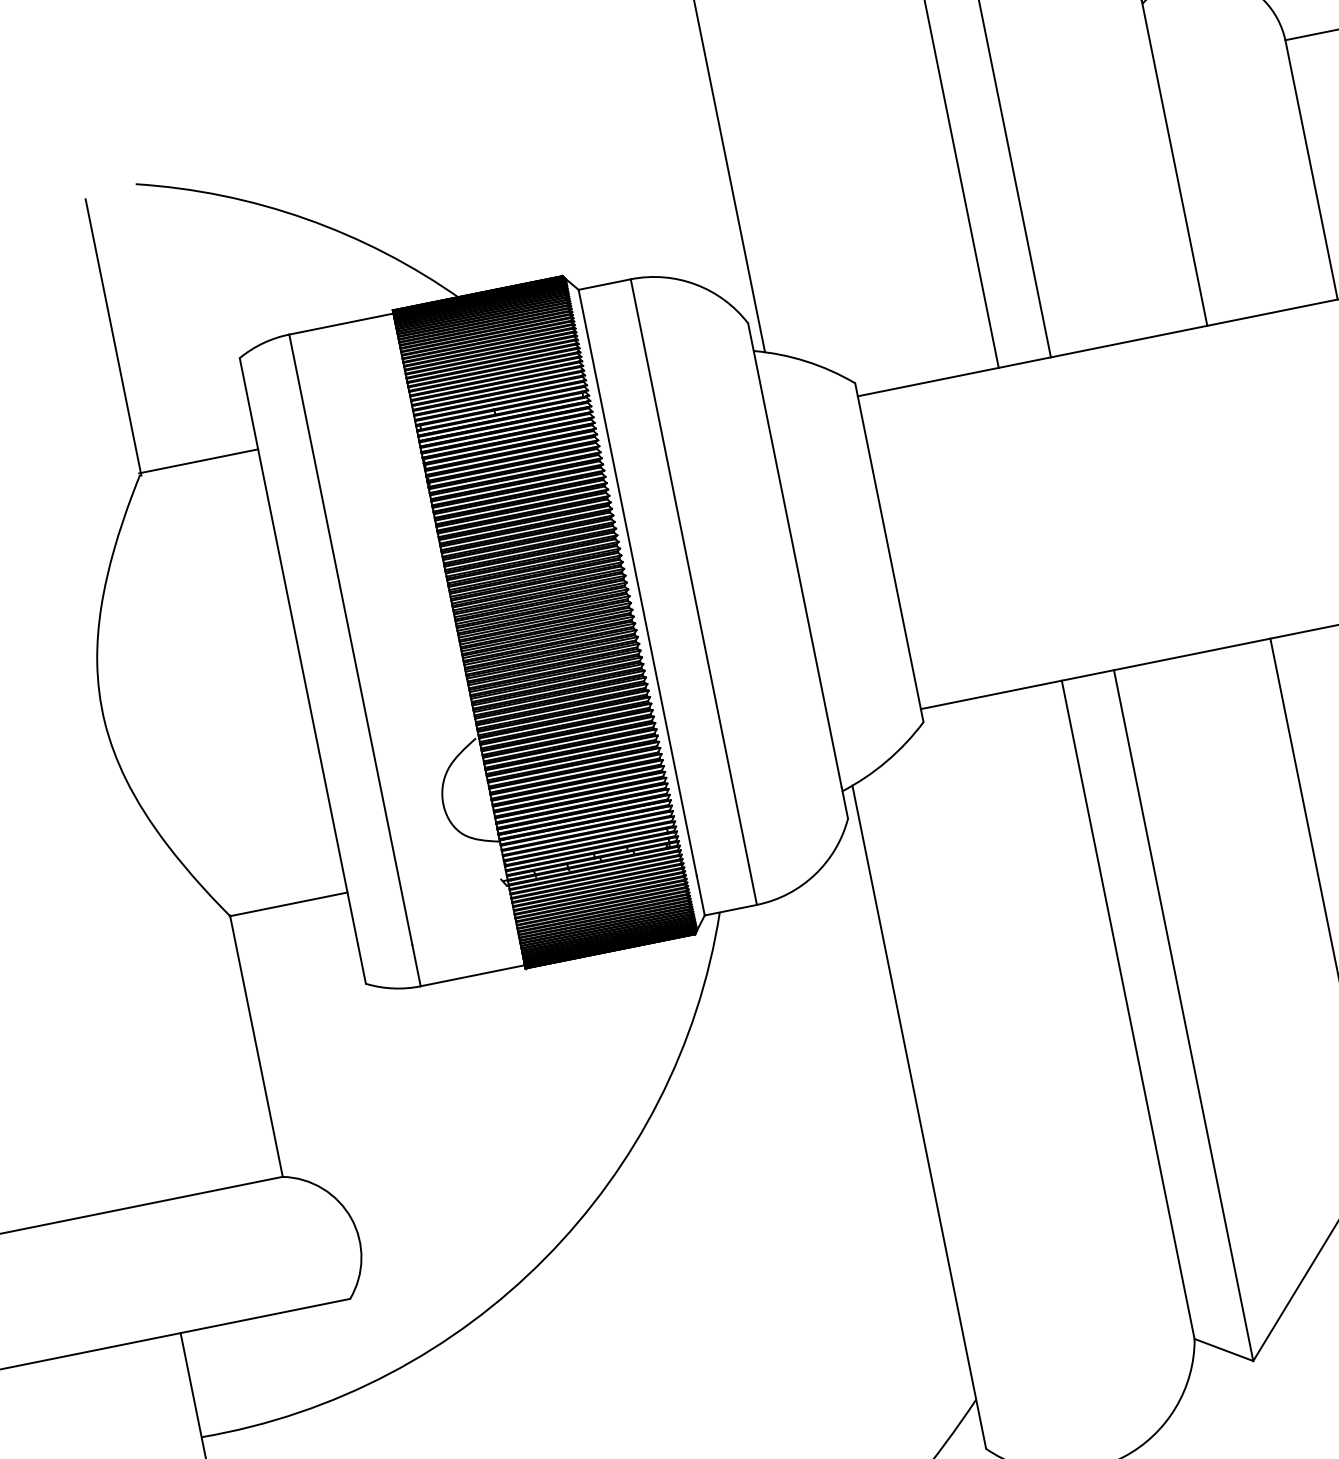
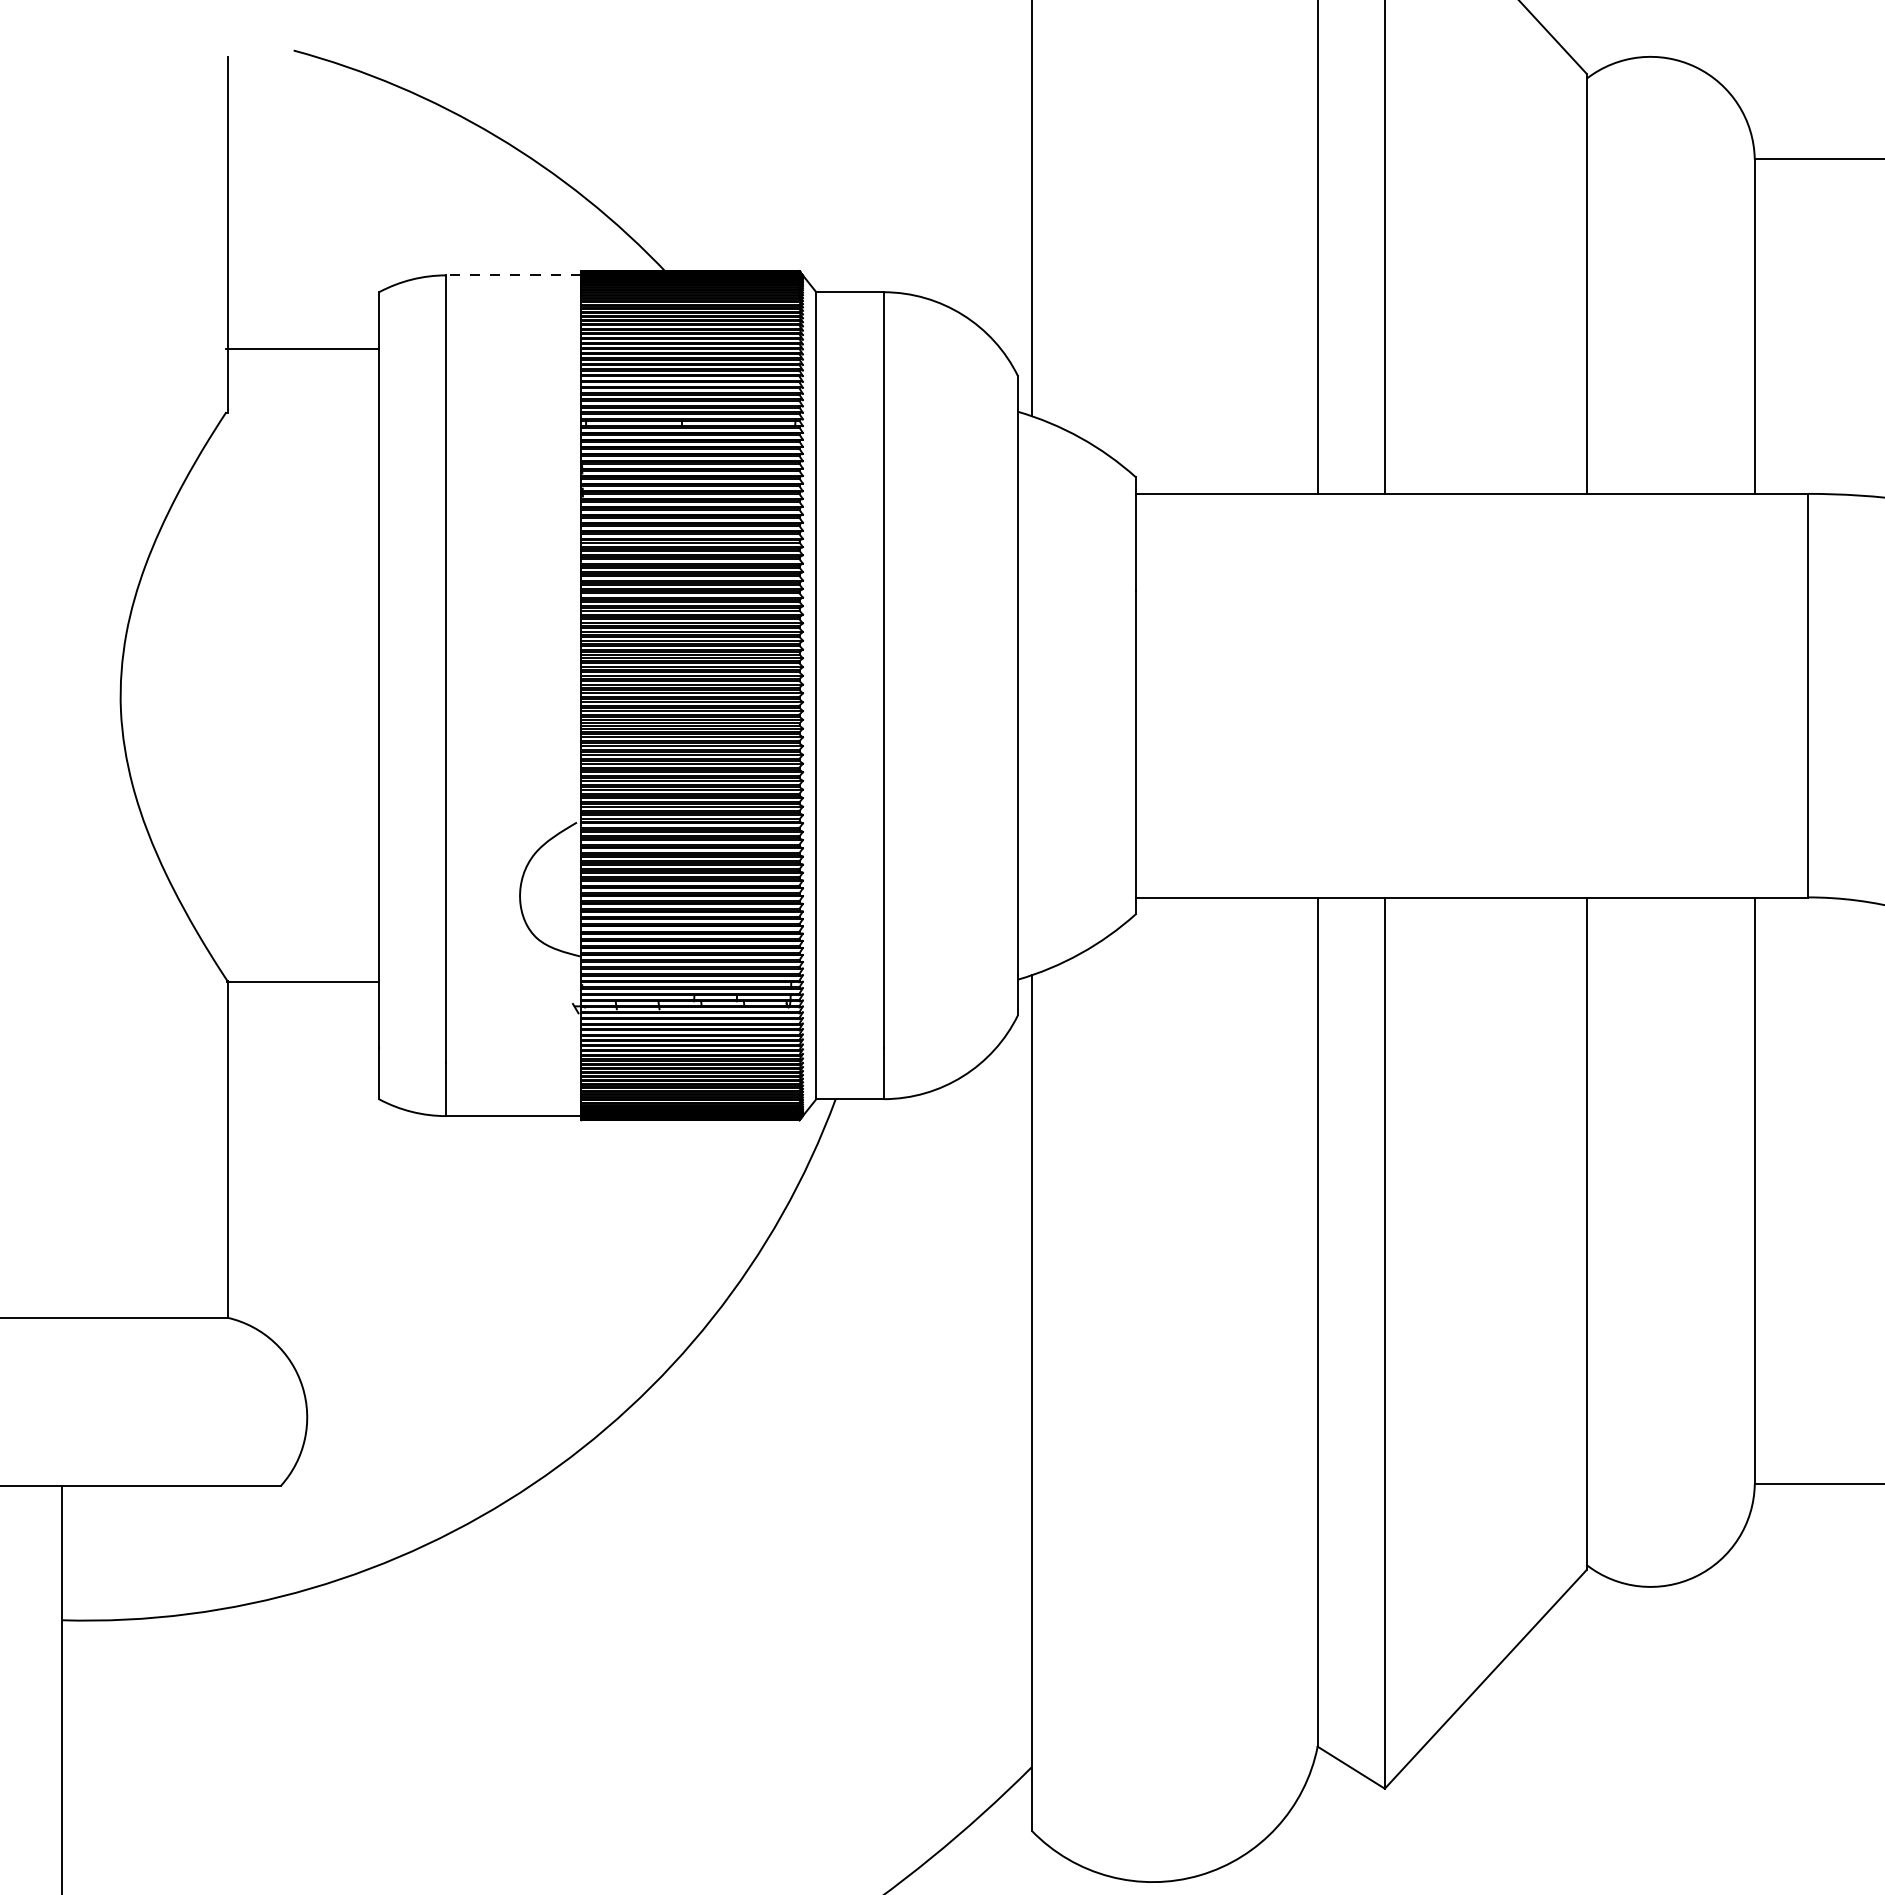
line: (341, 324) -> (513, 275), solid -> dashed
line: (198, 461) -> (302, 348), moved

